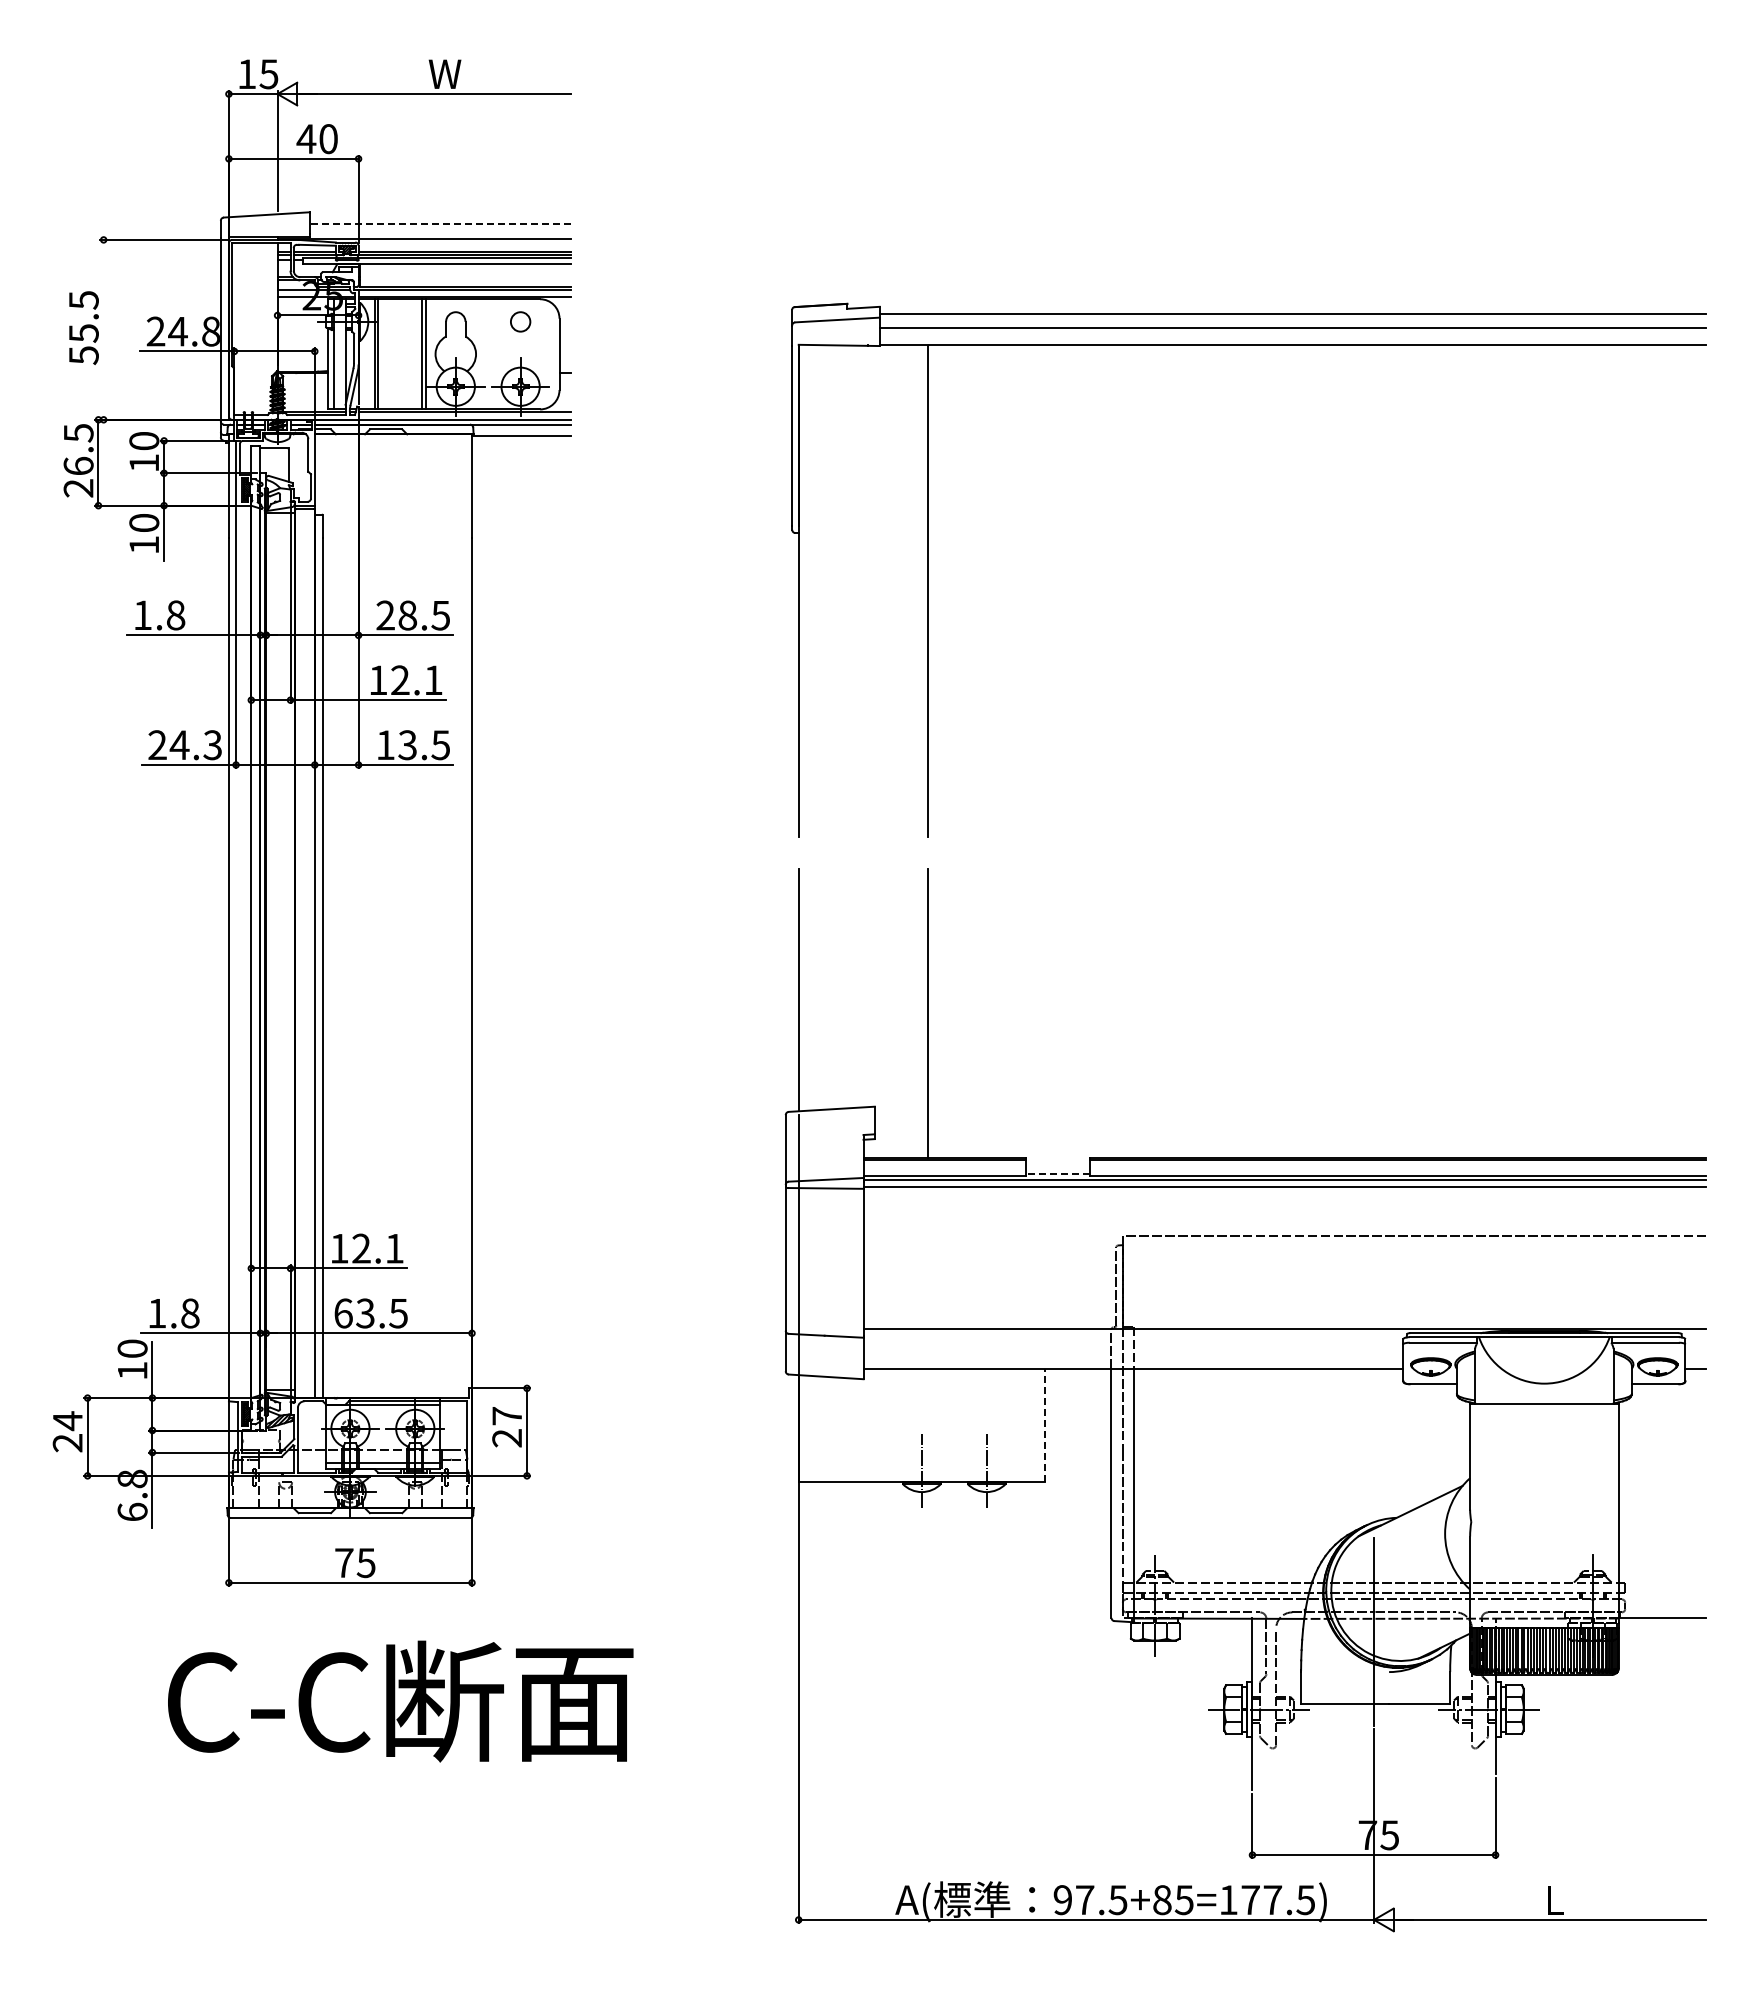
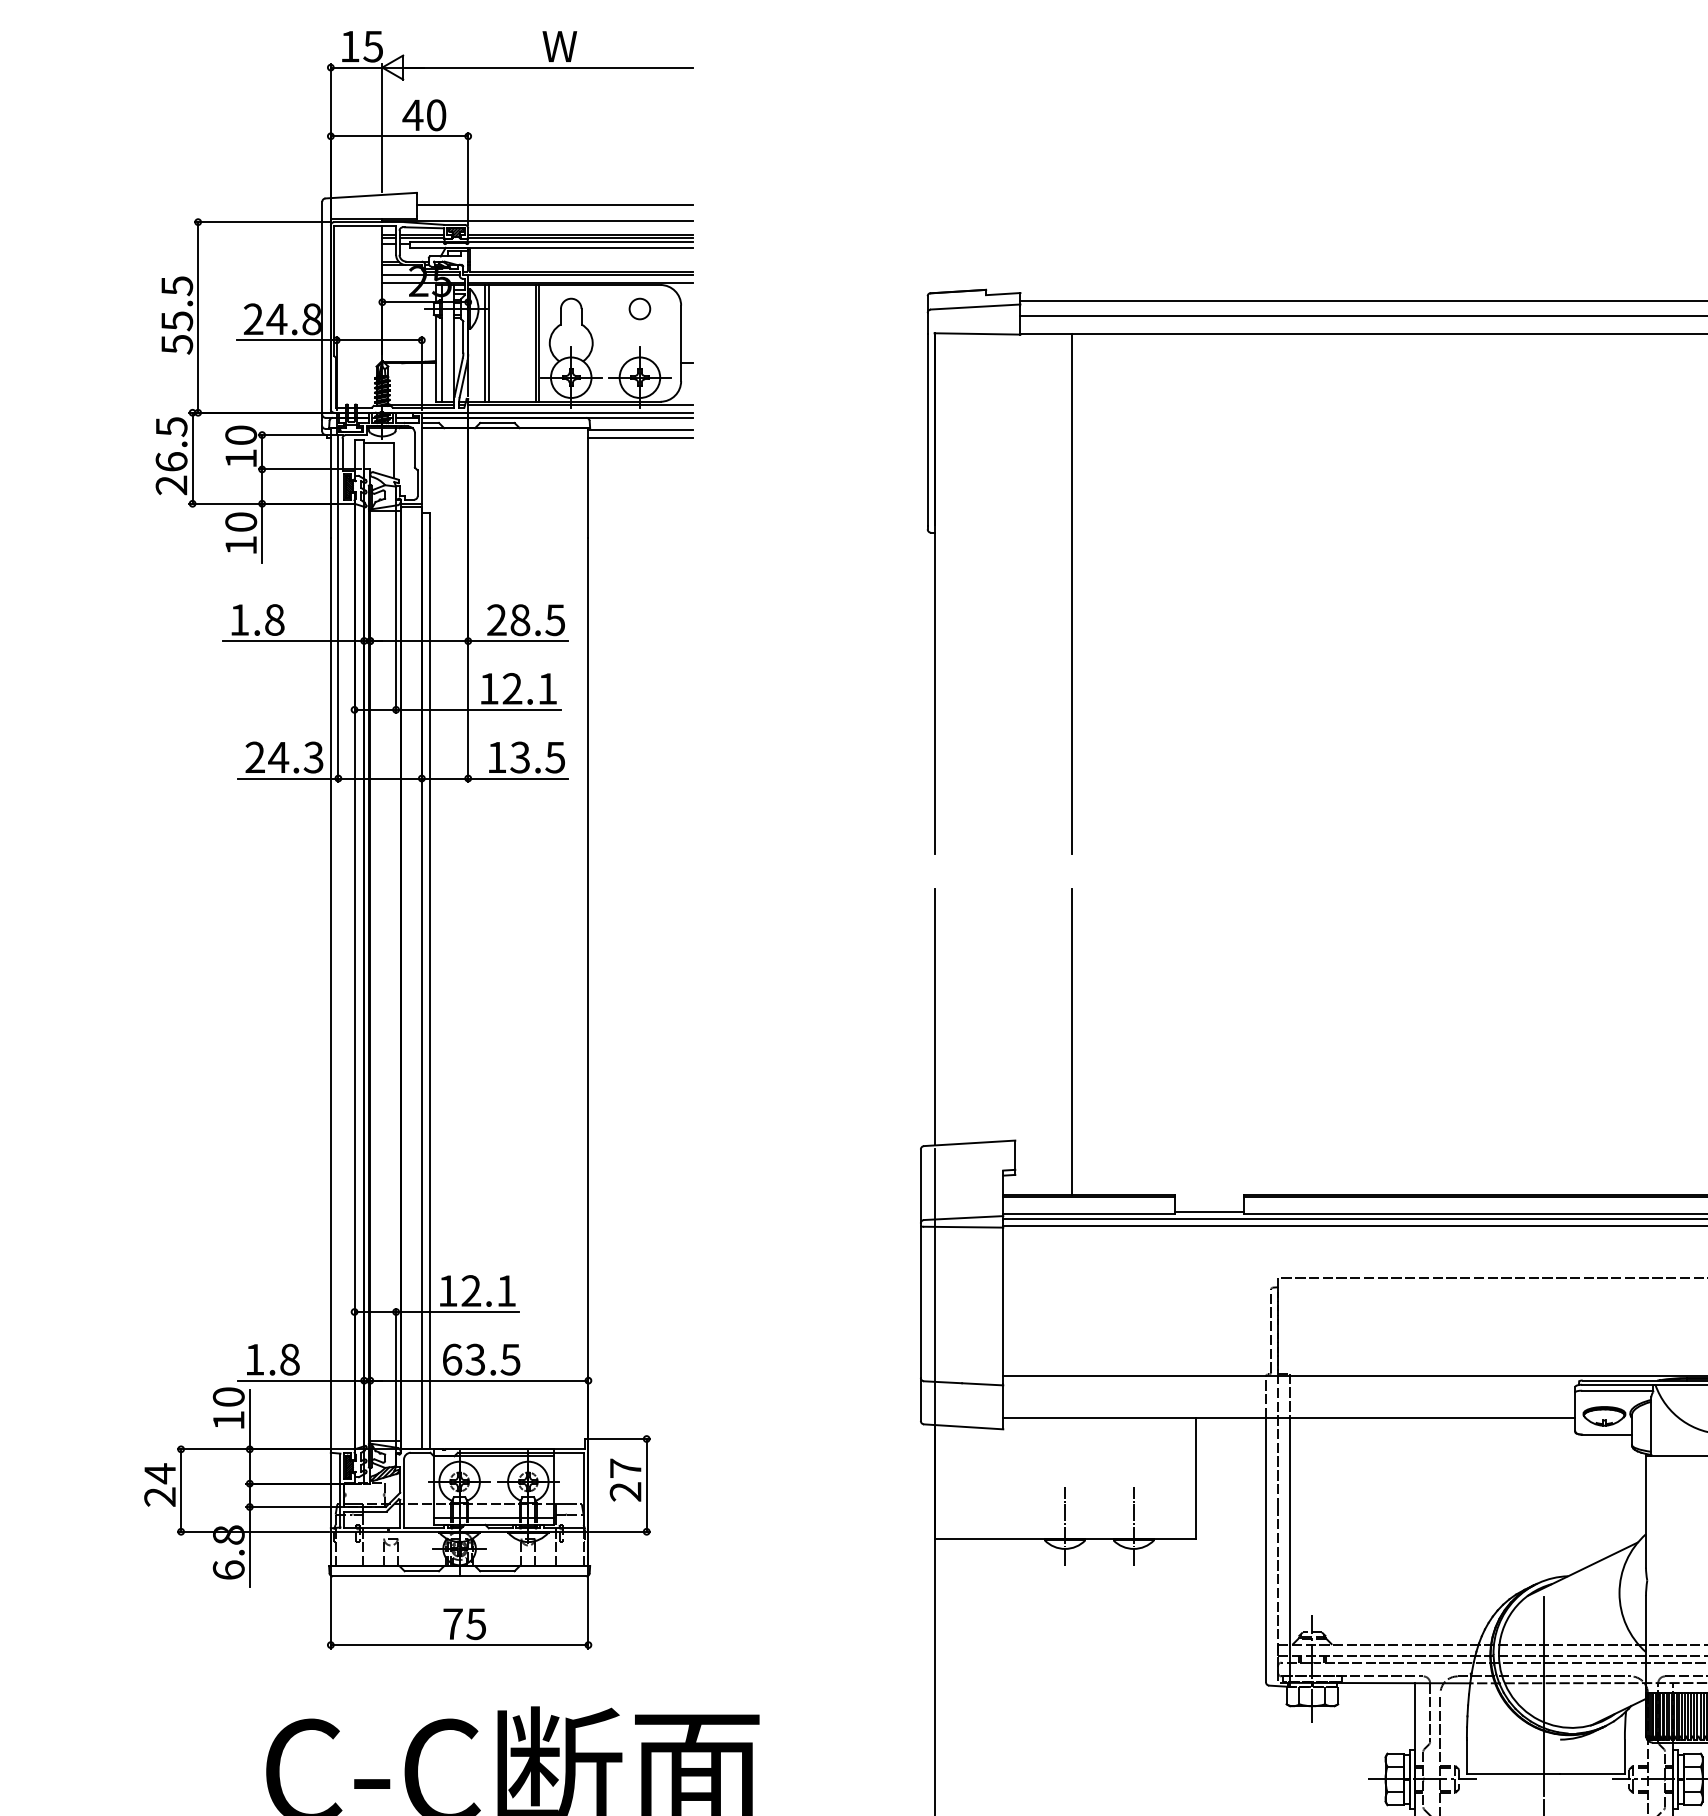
line: (439, 223) -> (553, 204), dashed -> solid
line: (103, 329) -> (197, 317), added
line: (521, 443) -> (640, 437), added
line: (1057, 1173) -> (1208, 1211), dashed -> solid
line: (1045, 1425) -> (1196, 1478), dashed -> solid

